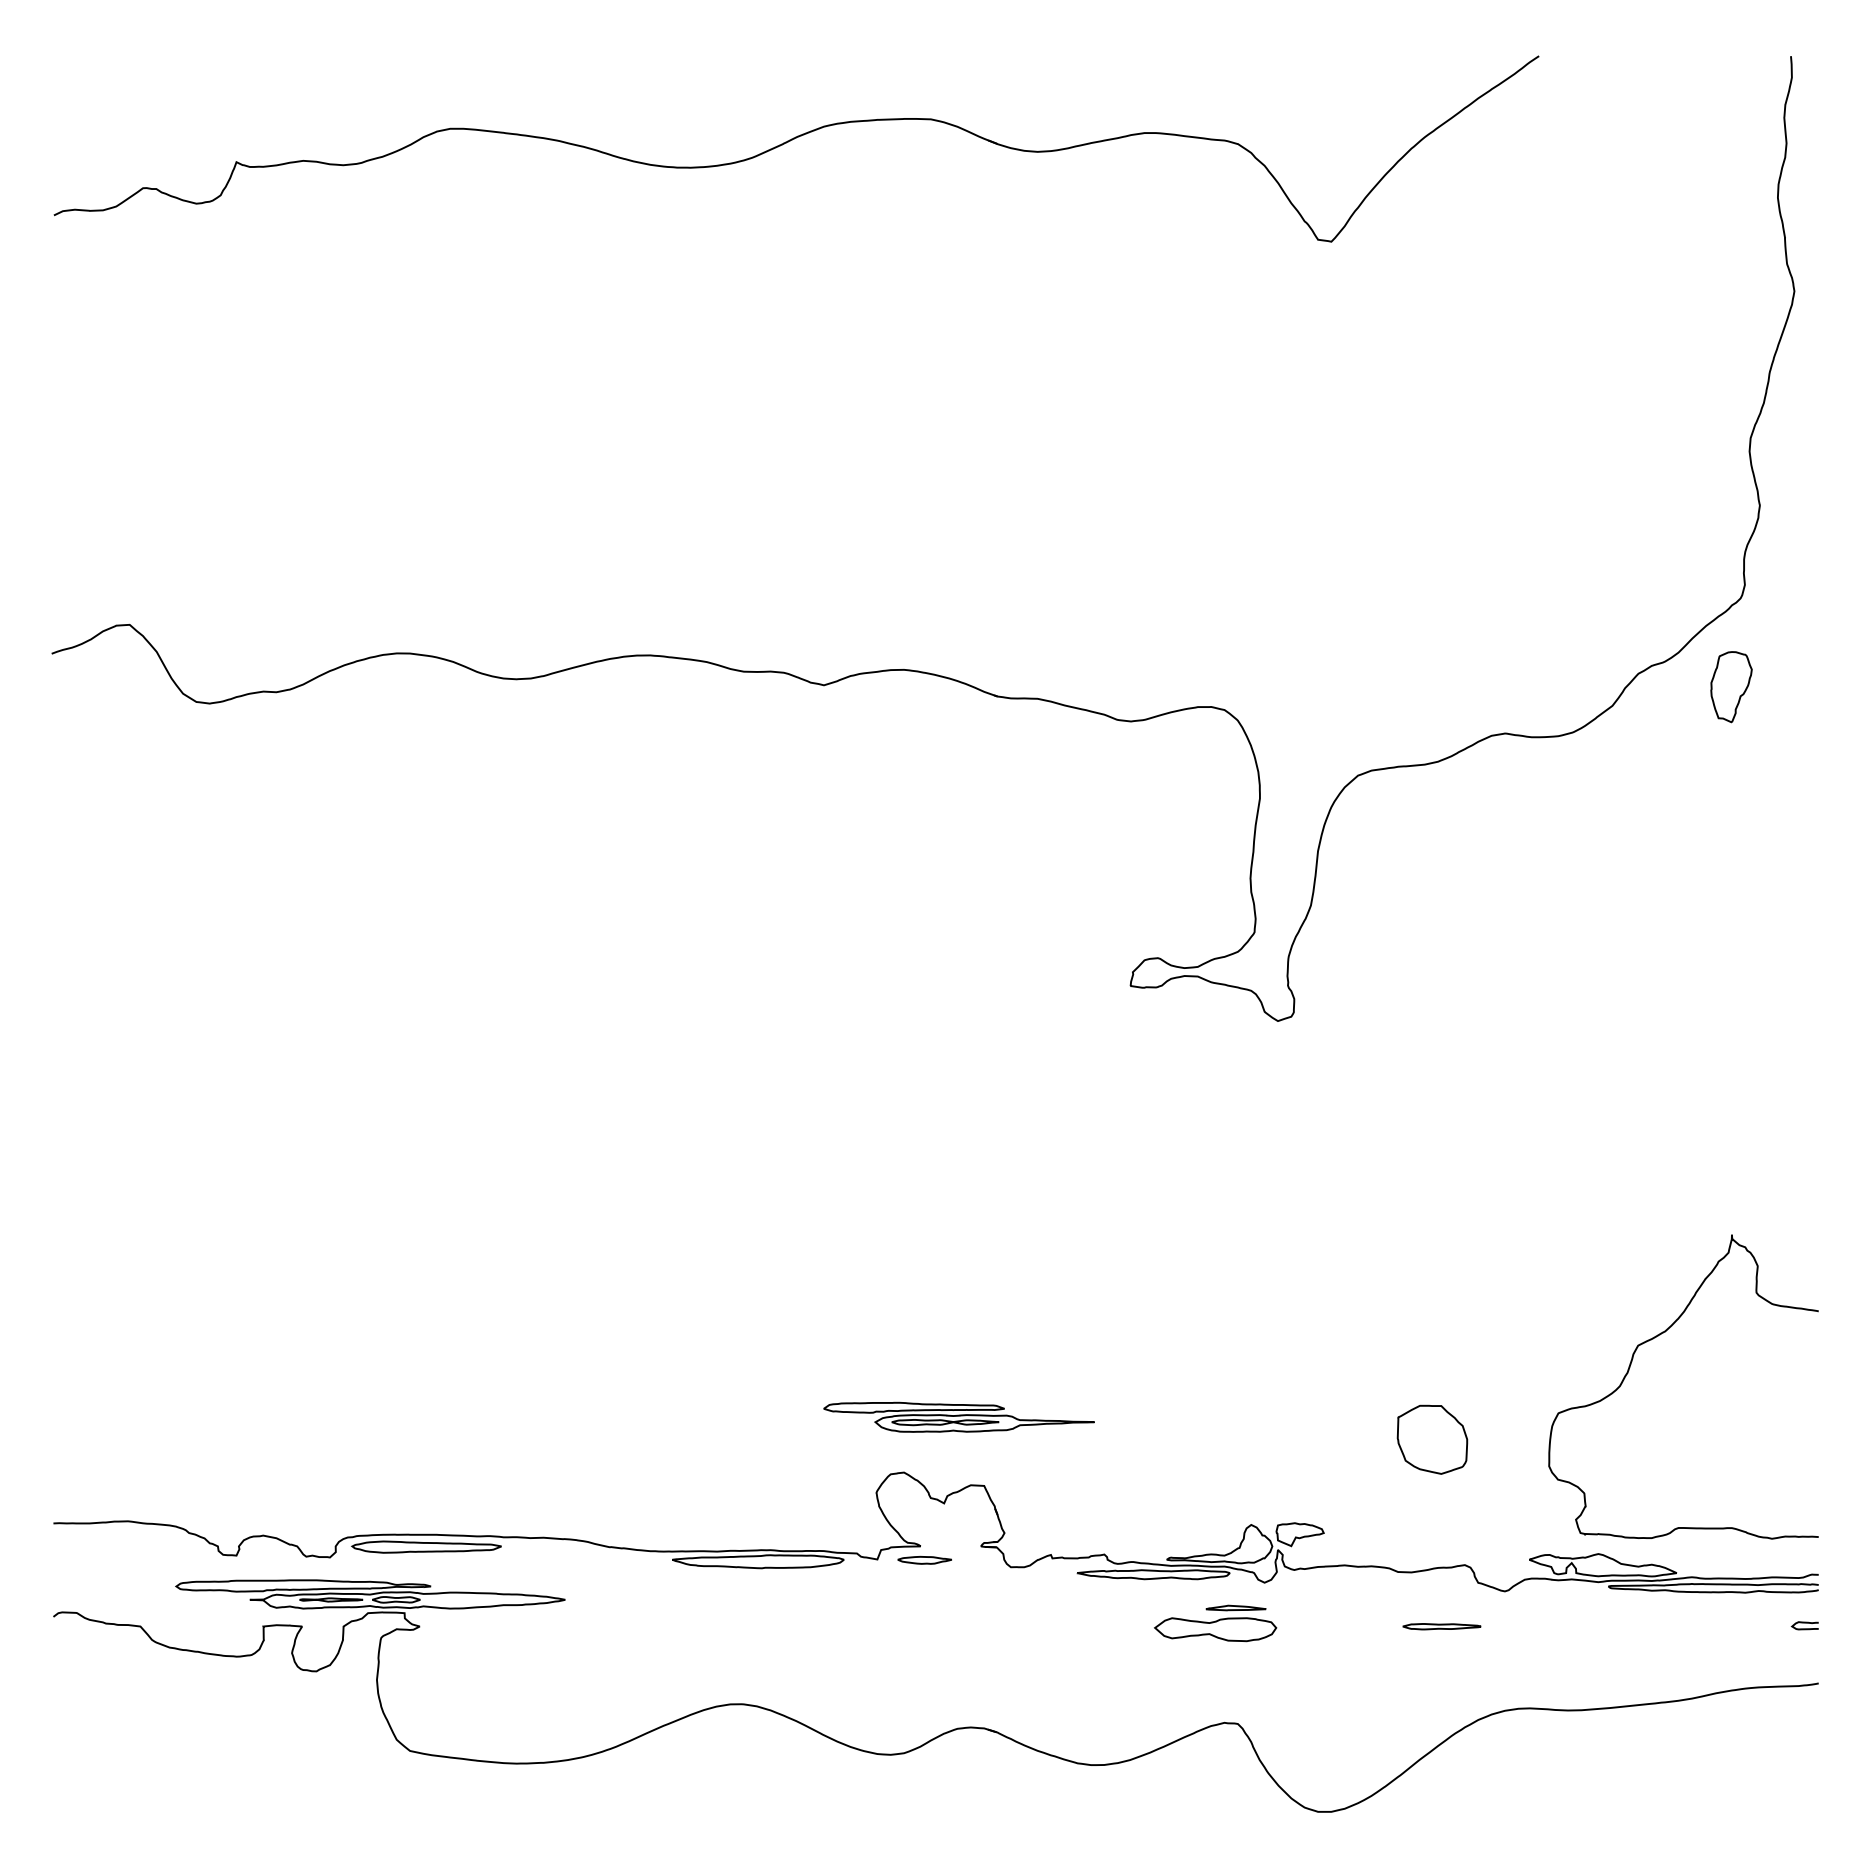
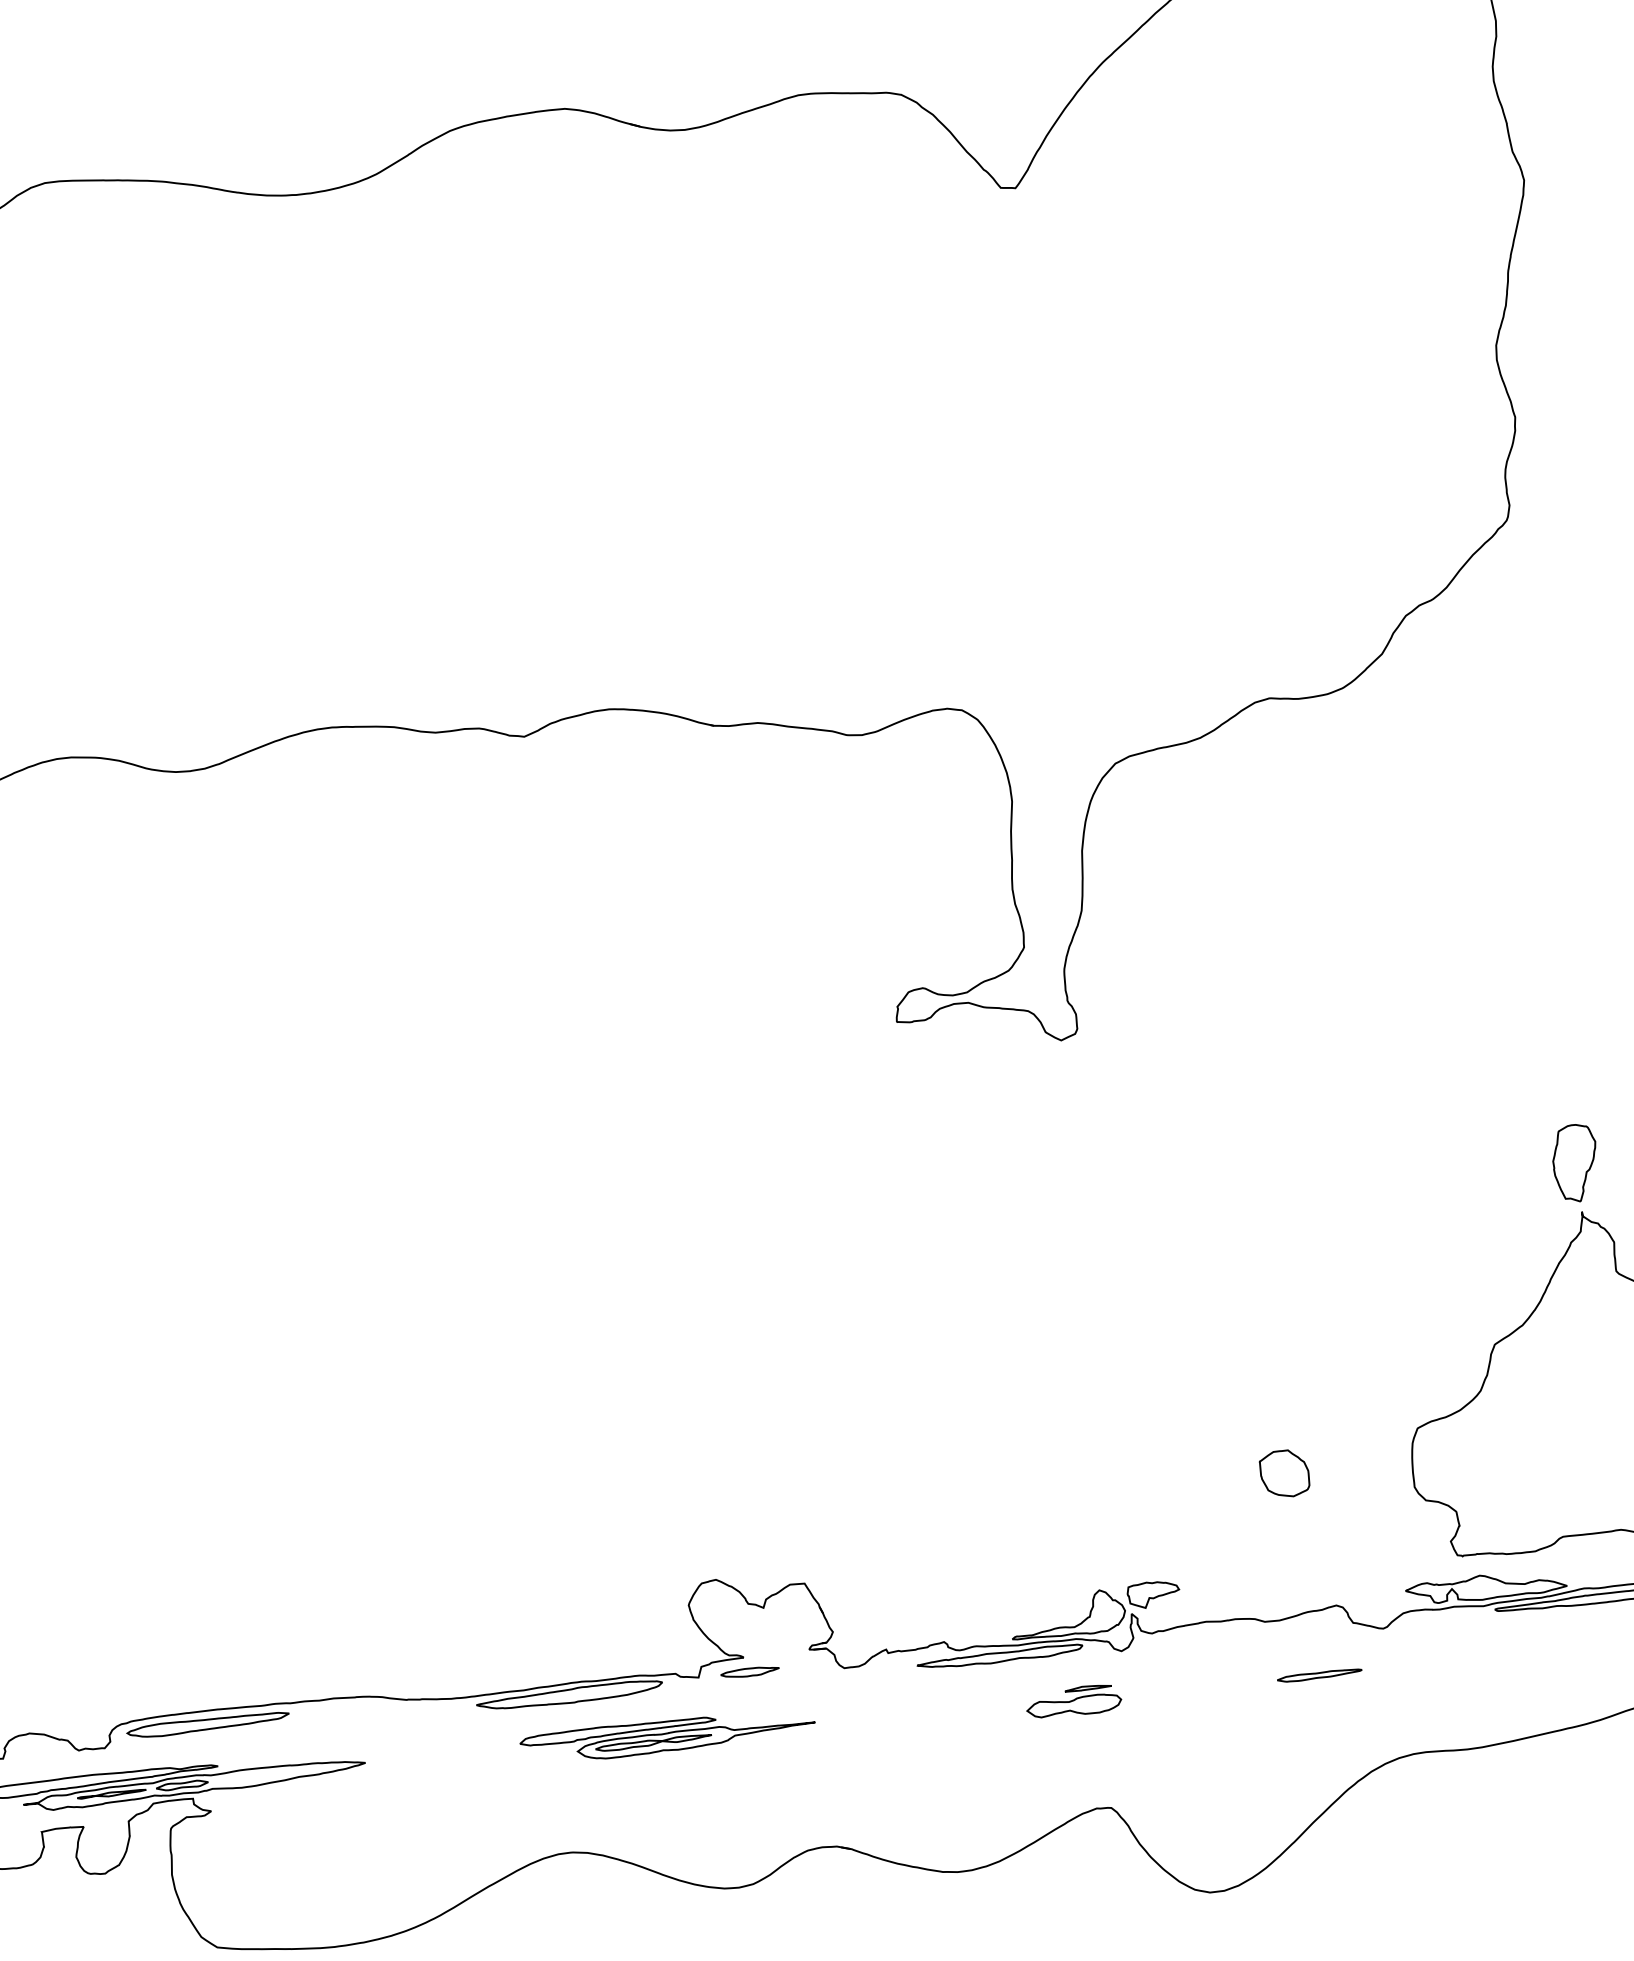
part: (1731, 687) -> (1575, 1163), moved
part: (958, 1416) -> (667, 1734), moved
part: (1432, 1439) -> (1284, 1473), size x0.62
part: (1215, 1622) -> (1073, 1700), size x0.71

